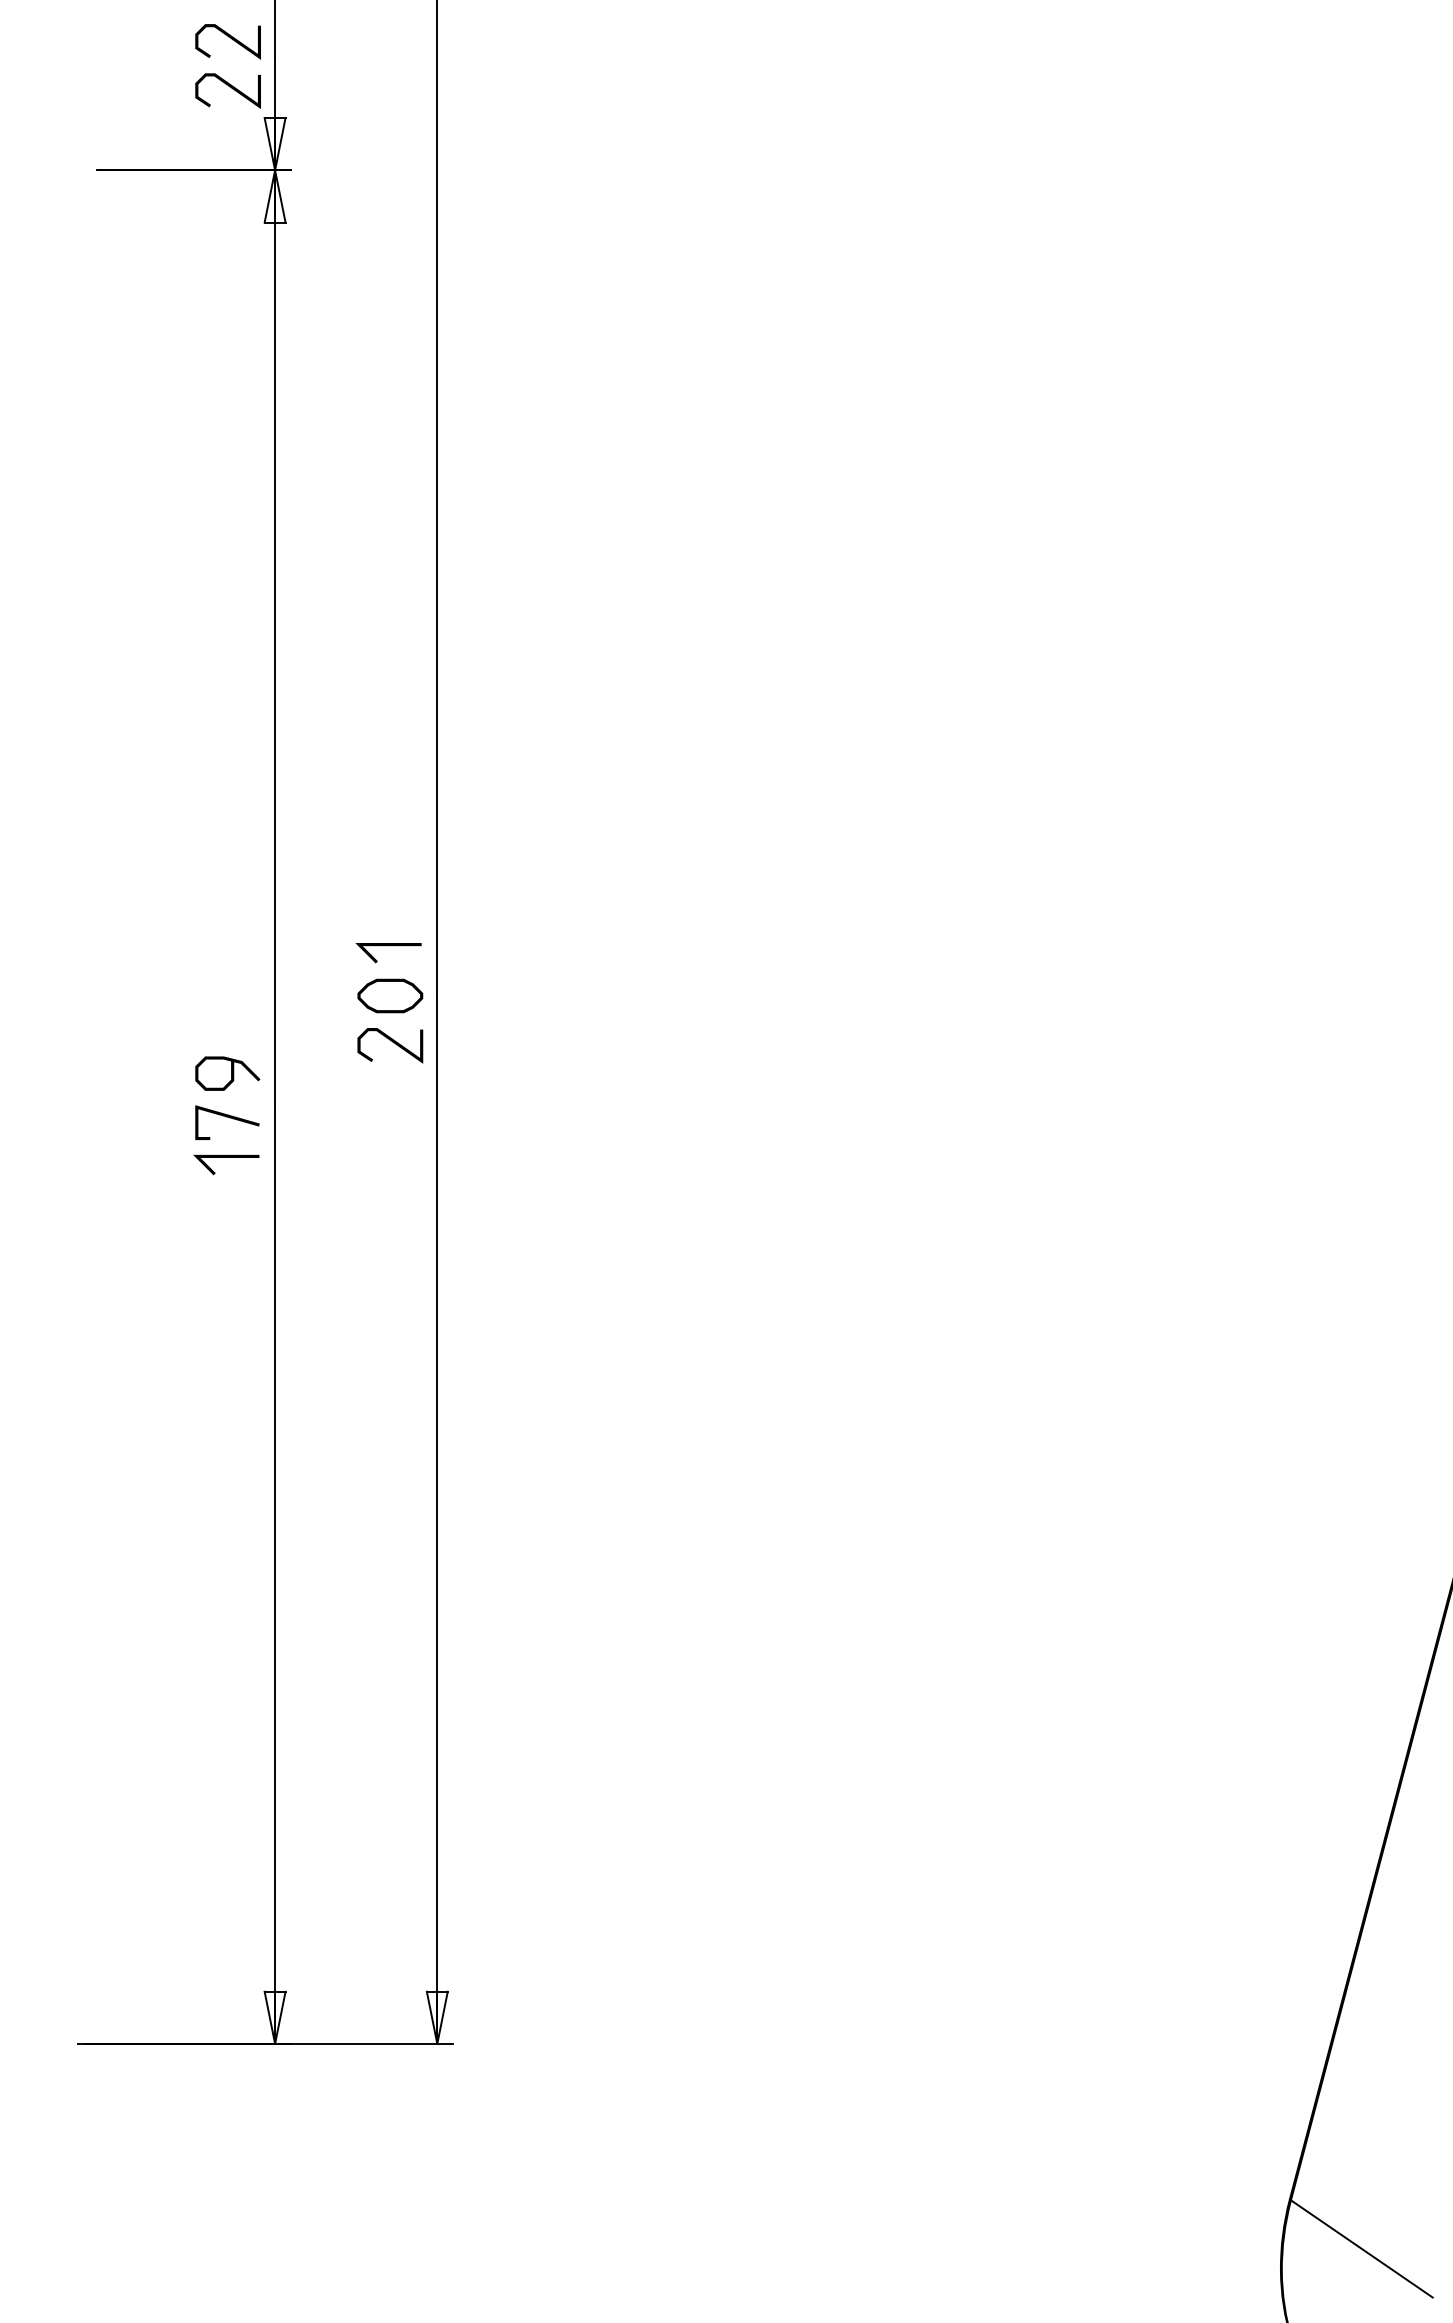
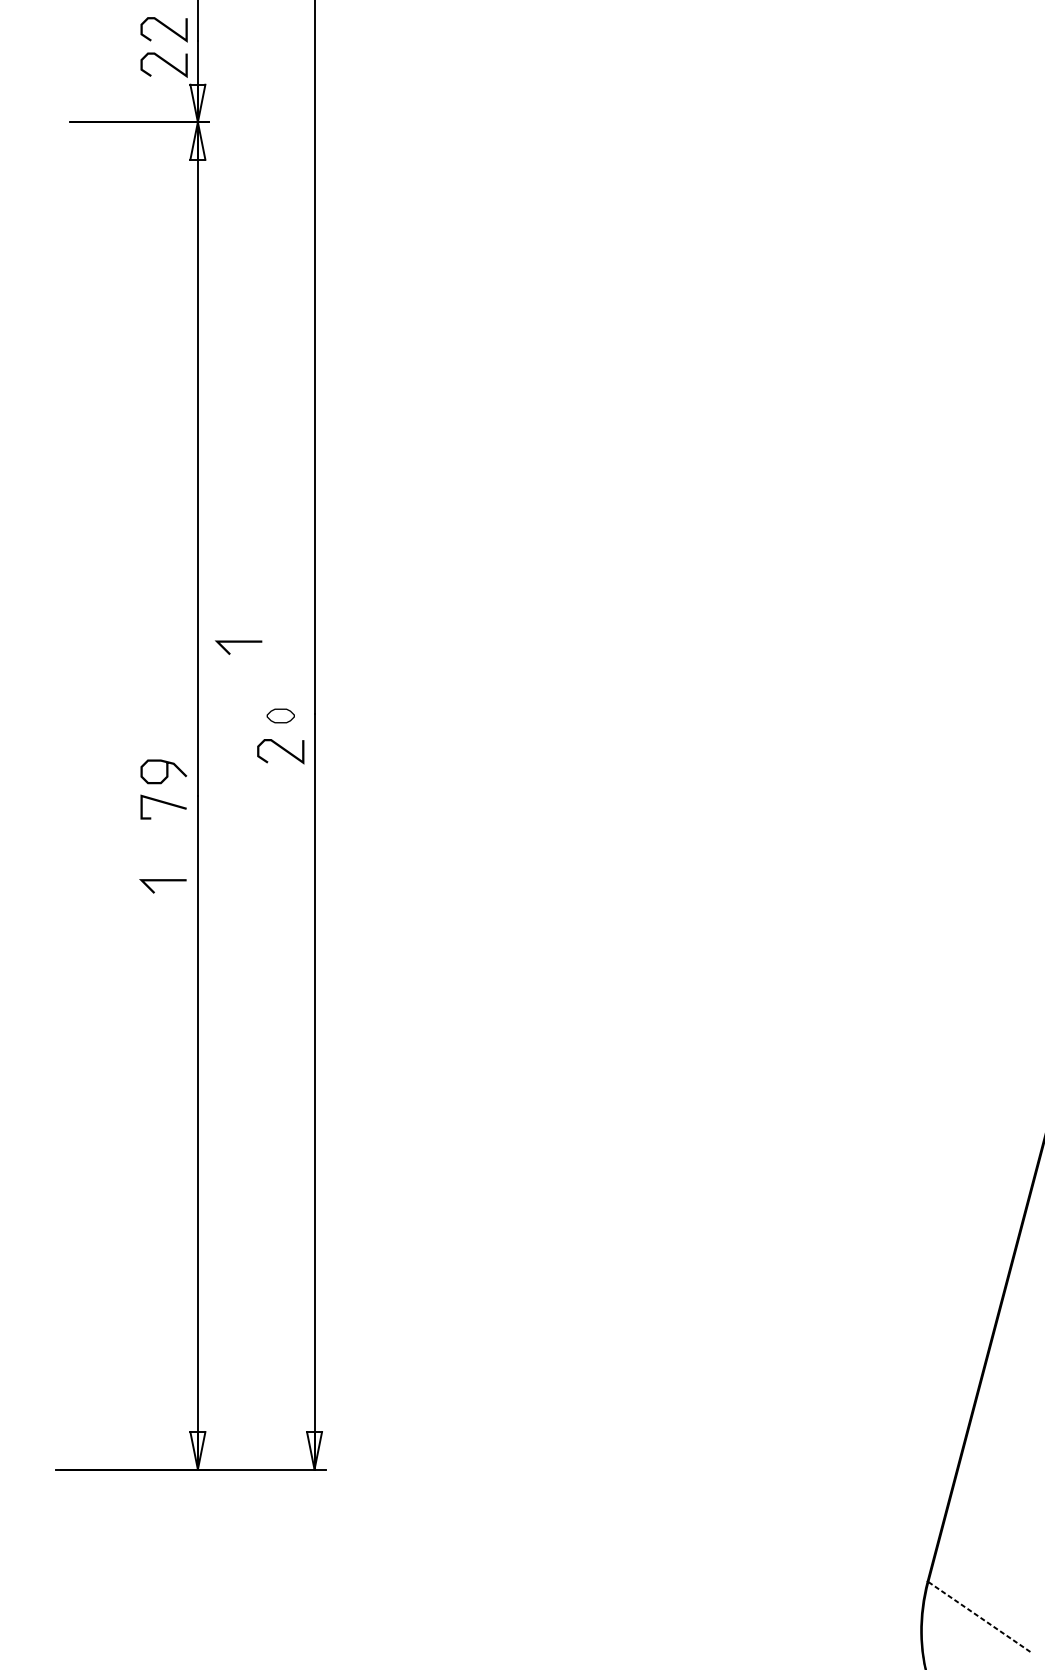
line: (388, 946) -> (238, 643), moved
part: (390, 995) -> (280, 715), size x0.6
line: (226, 1157) -> (162, 881), moved
line: (1361, 2248) -> (979, 1616), solid -> dashed

